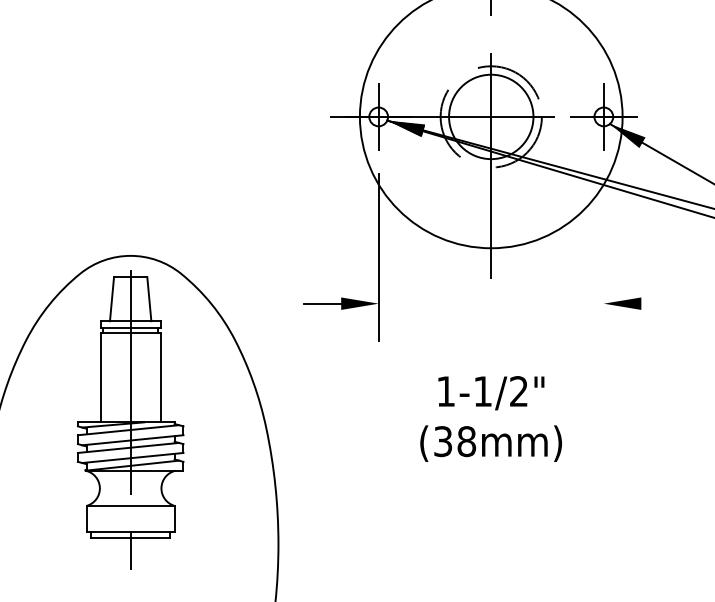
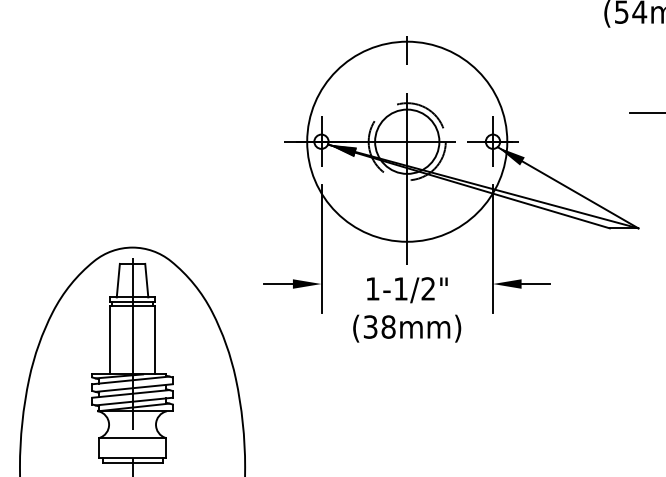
line: (604, 257) -> (493, 248), added
line: (659, 304) -> (535, 284), added
text: (491, 418) -> (407, 309), moved

